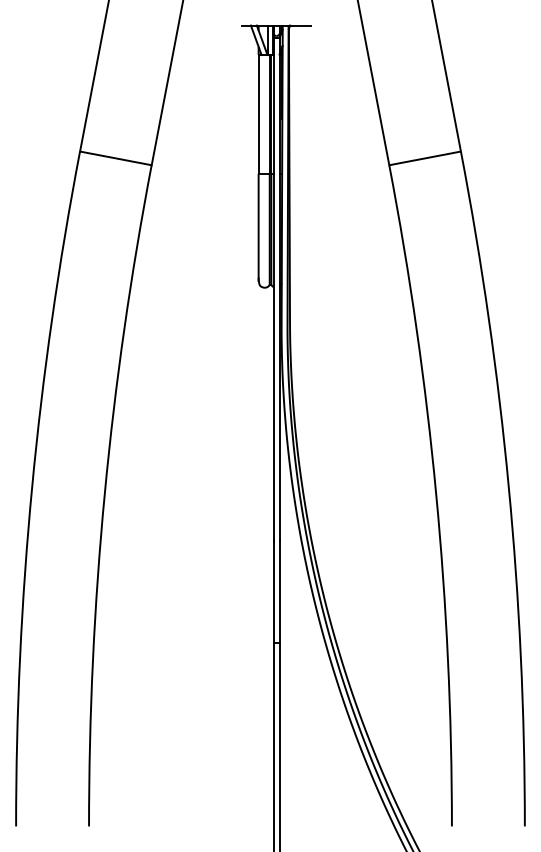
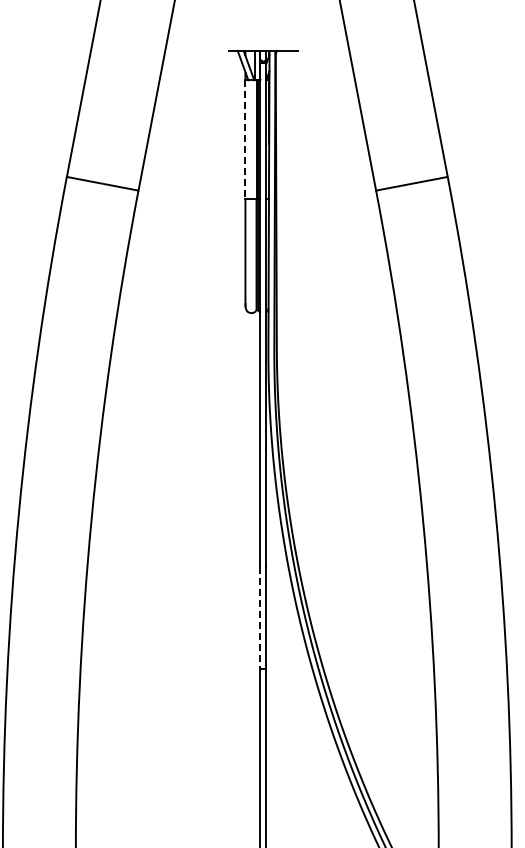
line: (258, 114) -> (245, 139), solid -> dashed
line: (273, 592) -> (260, 617), solid -> dashed

